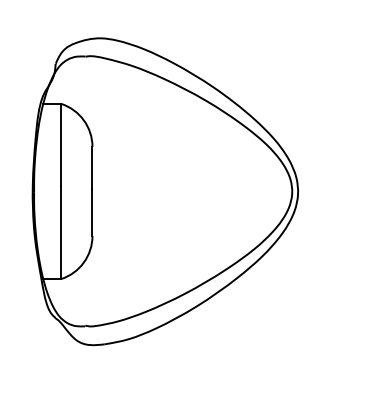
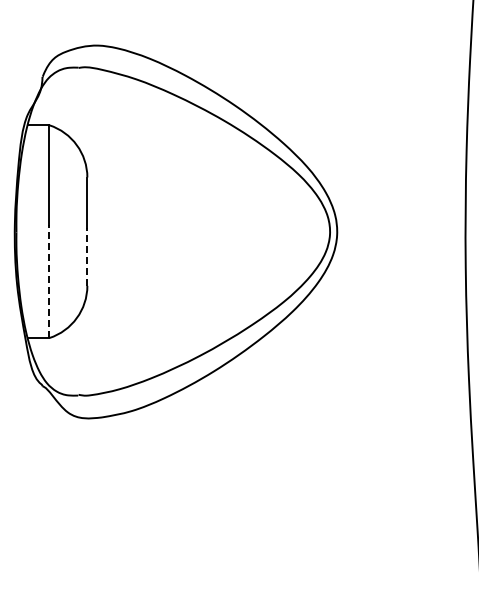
line: (92, 212) -> (87, 257), solid -> dashed
line: (61, 232) -> (49, 281), solid -> dashed

